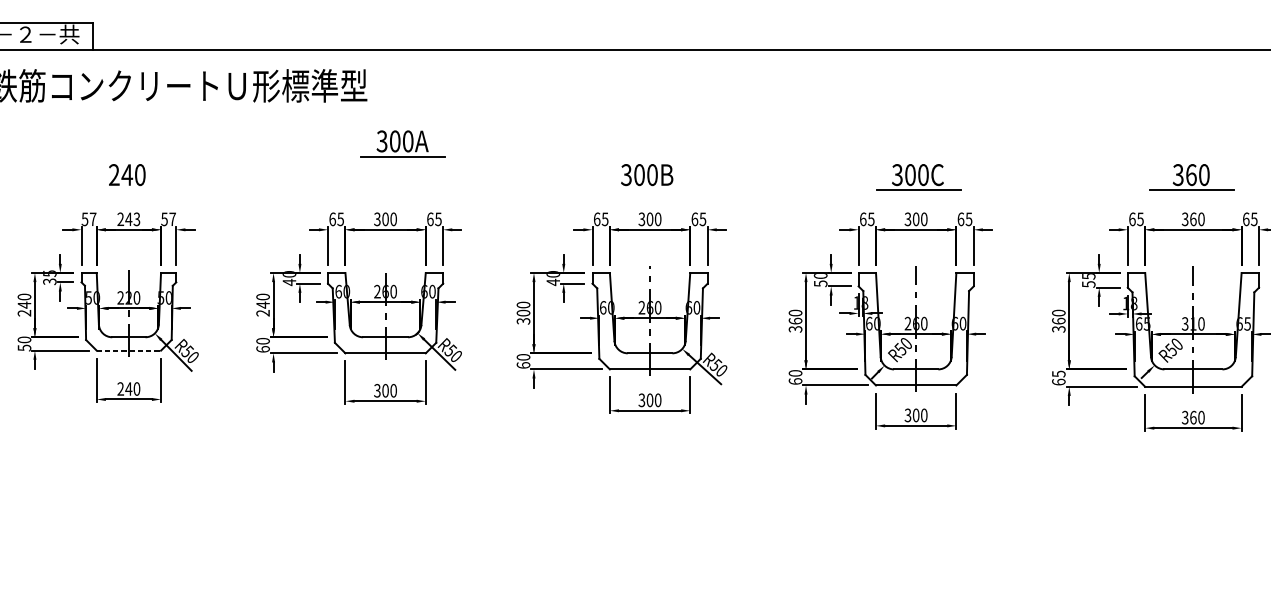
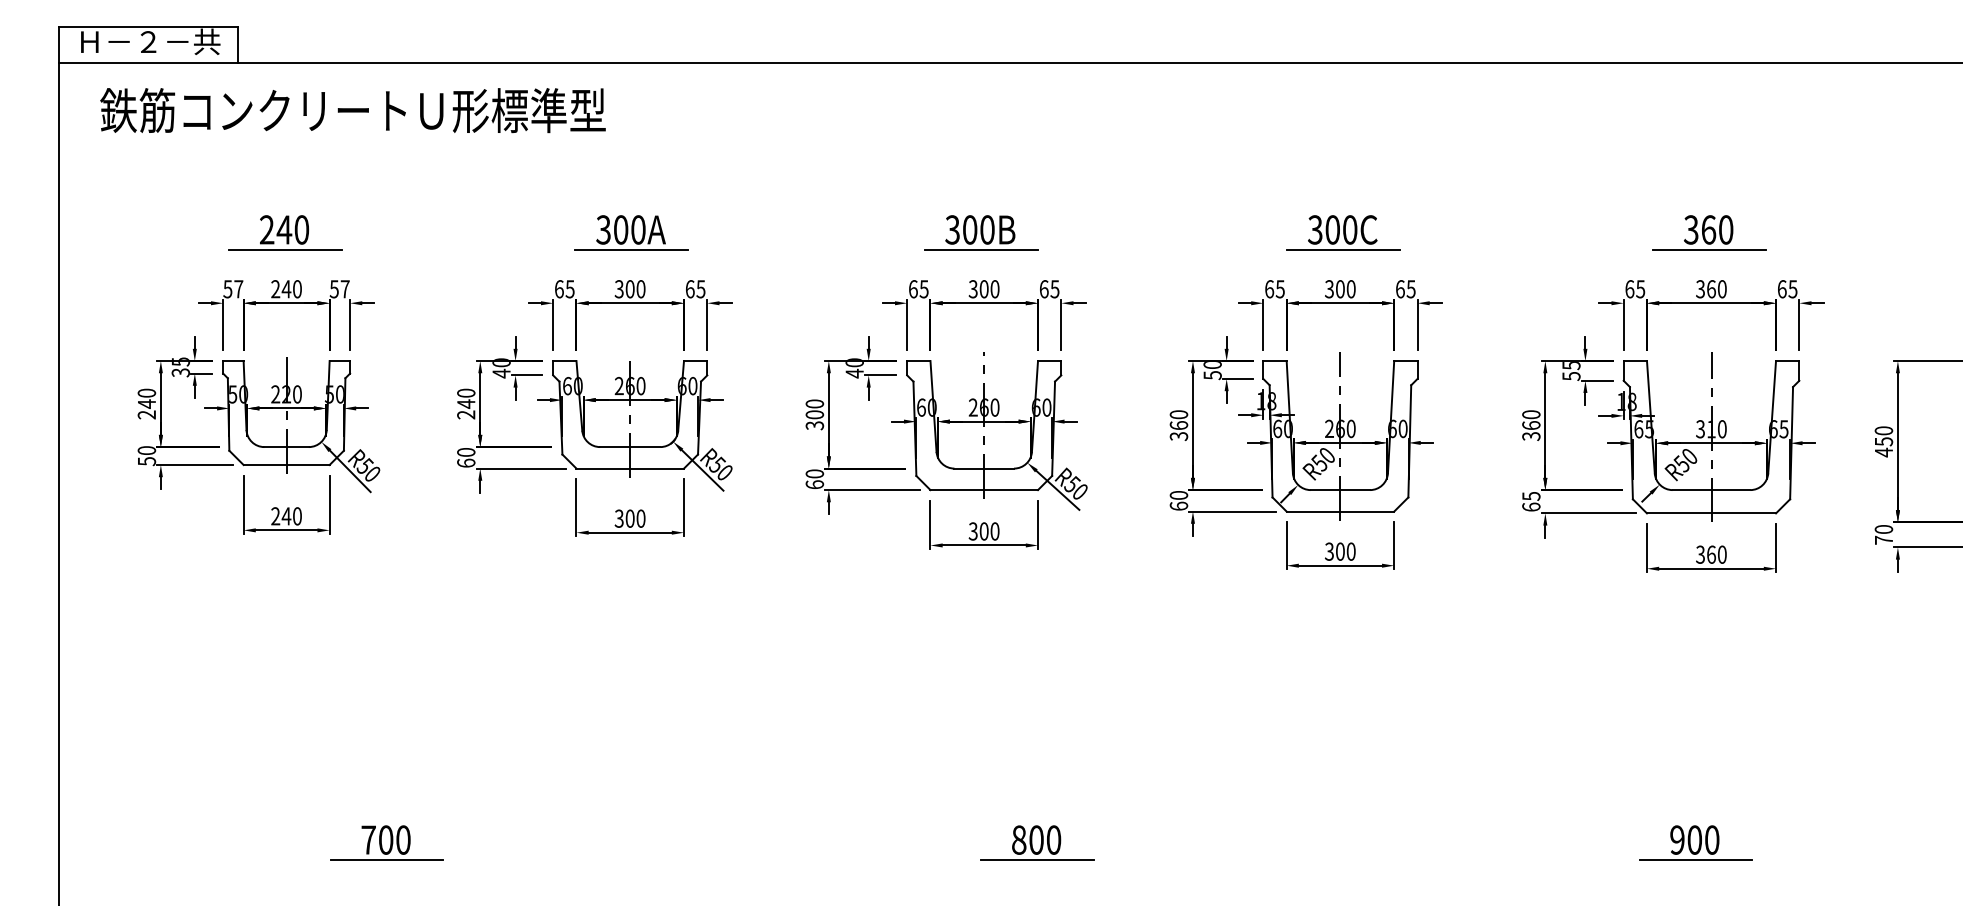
part: (402, 143) -> (631, 232), moved
line: (128, 190) -> (285, 250), added
line: (648, 190) -> (981, 250), added
text: (136, 219) -> (296, 289), 243 -> 240
line: (129, 351) -> (287, 465), dashed -> solid

